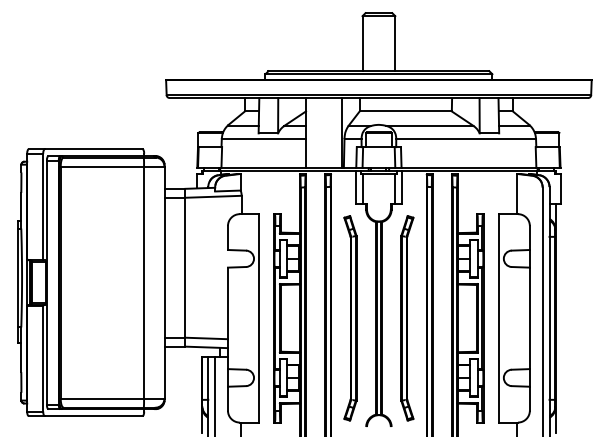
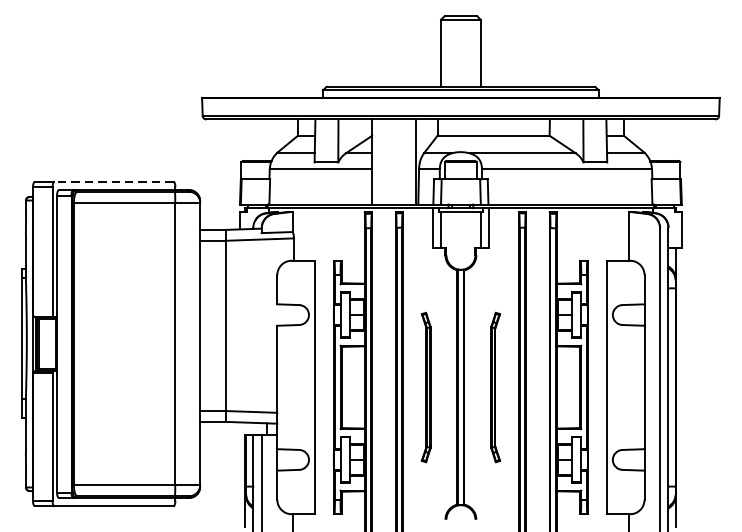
line: (93, 149) -> (113, 182), solid -> dashed
part: (350, 318) -> (426, 387), size x0.6
part: (407, 318) -> (495, 387), size x0.6

